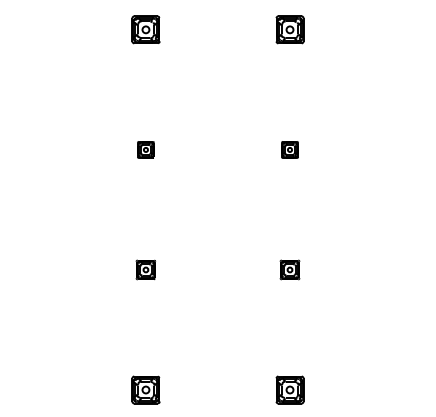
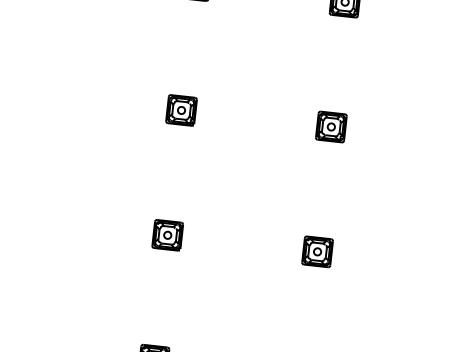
part: (145, 149) -> (181, 110), size x1.67
part: (289, 149) -> (330, 126), size x1.67
part: (145, 269) -> (167, 234), size x1.43
part: (289, 269) -> (317, 251), size x1.43

